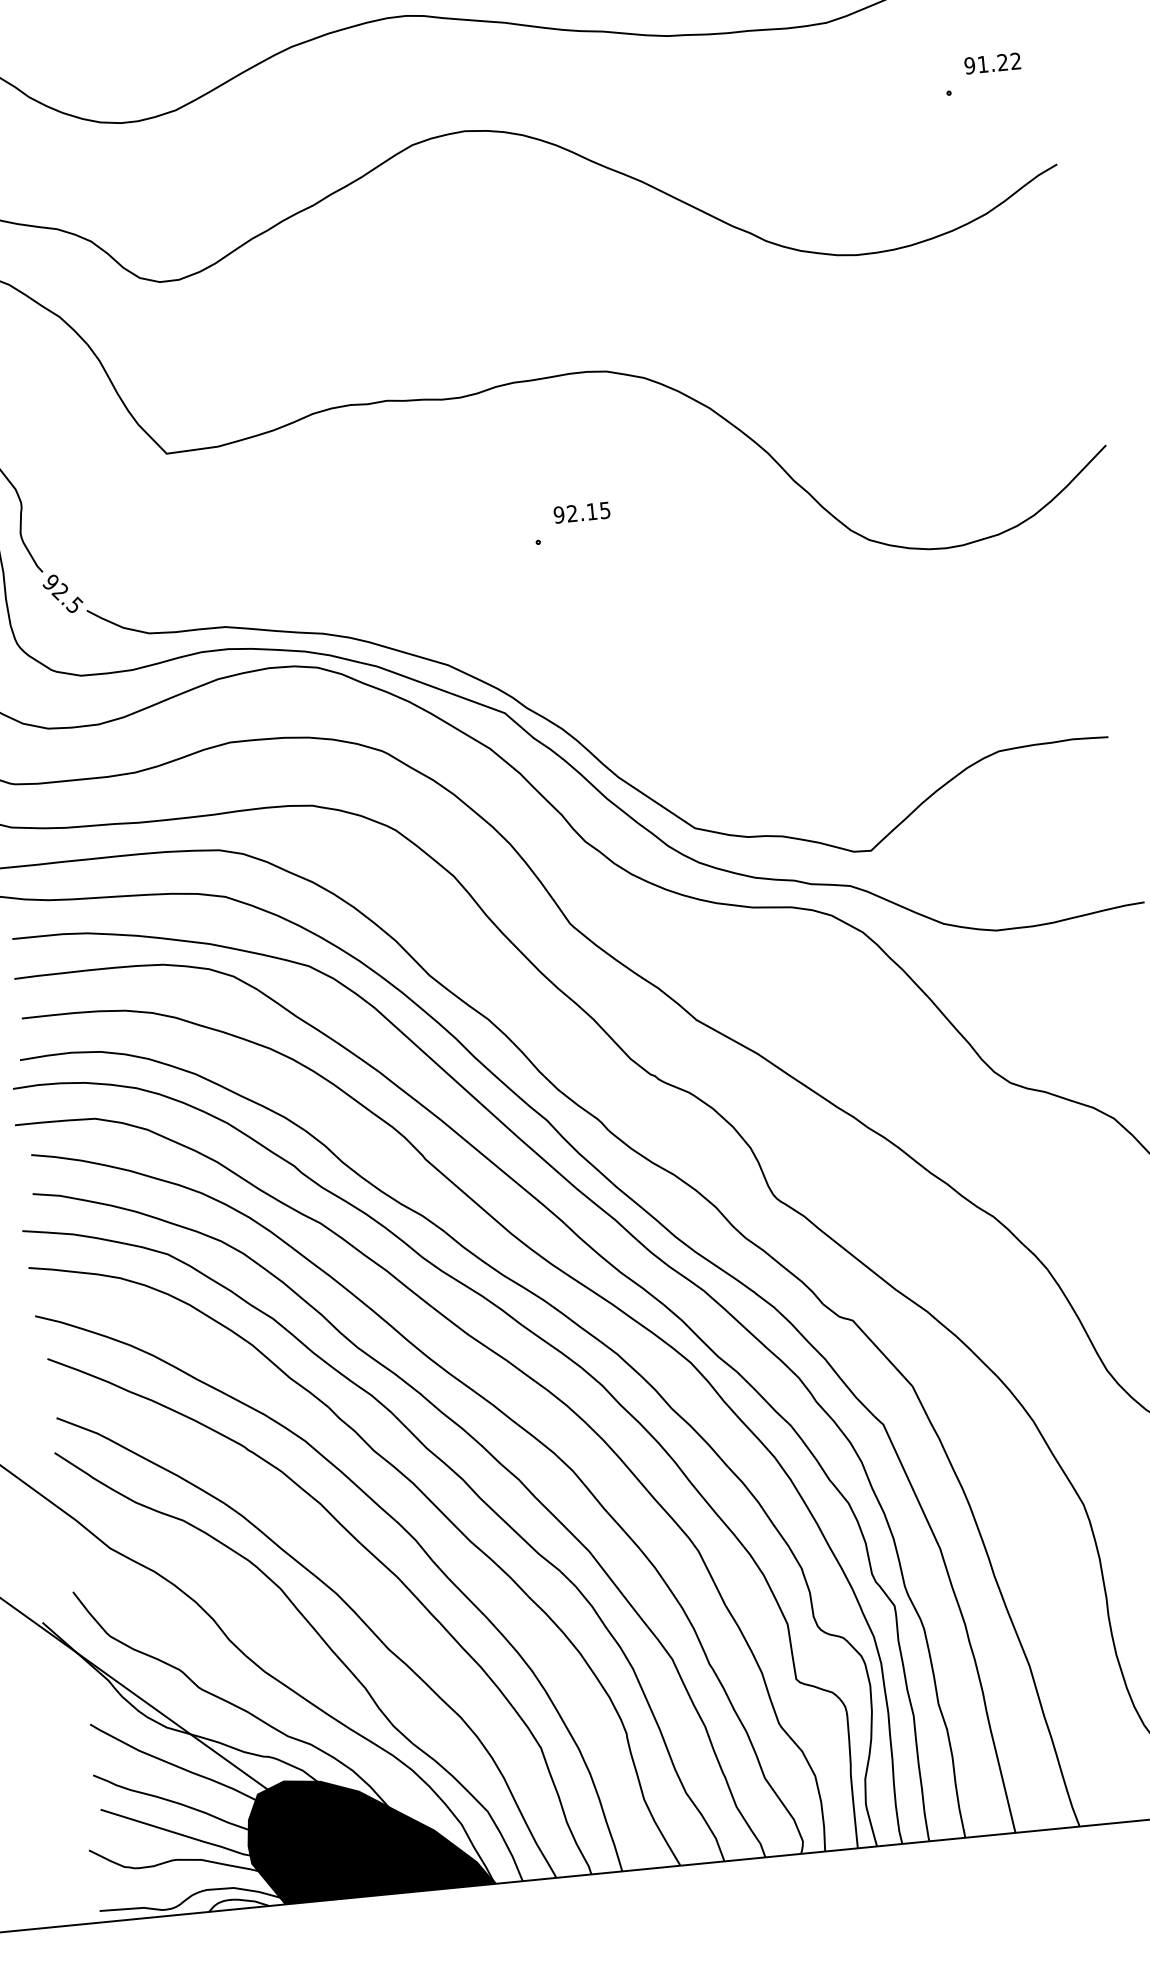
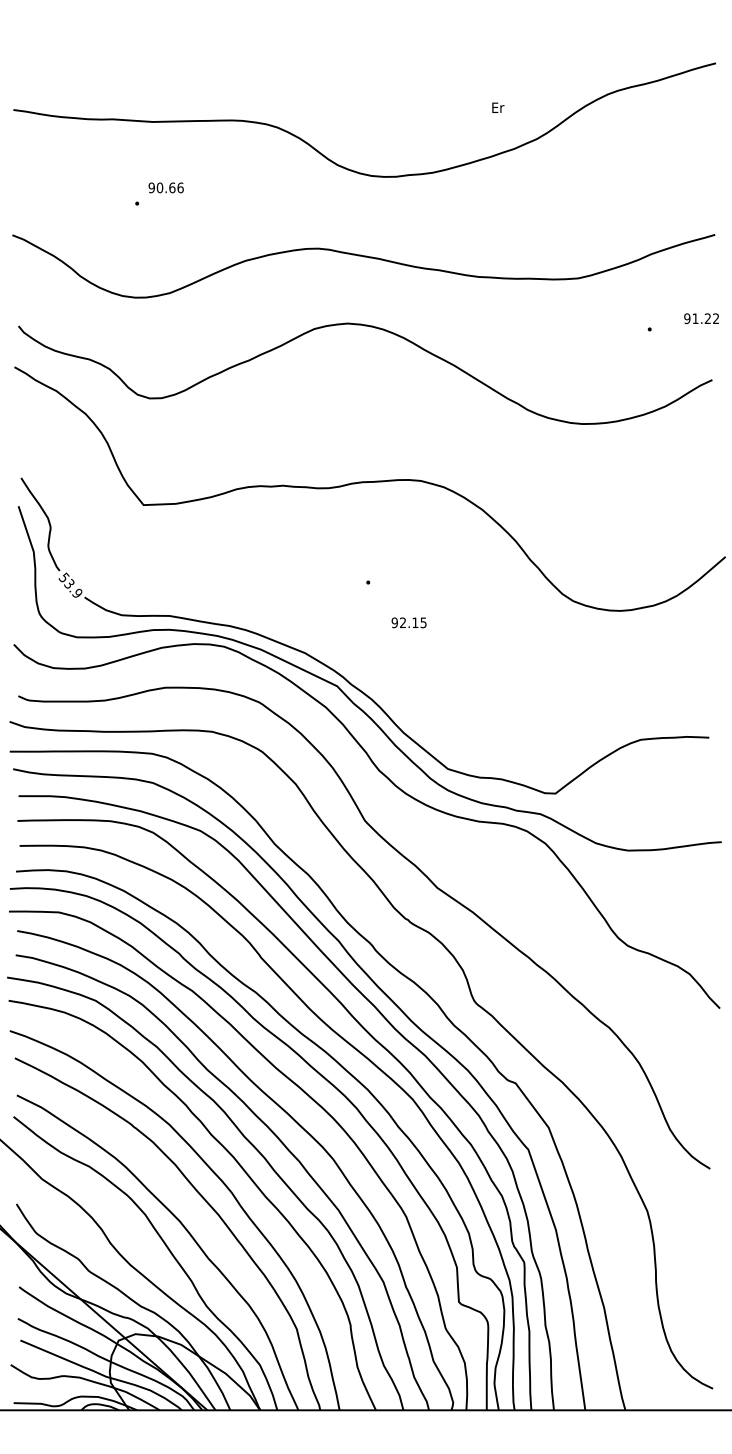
text: (992, 63) -> (701, 318), moved
text: (580, 512) -> (408, 622), moved
text: (62, 592) -> (70, 584), 92.5 -> 53.9
fill: (368, 1835) -> (184, 1372), removed

